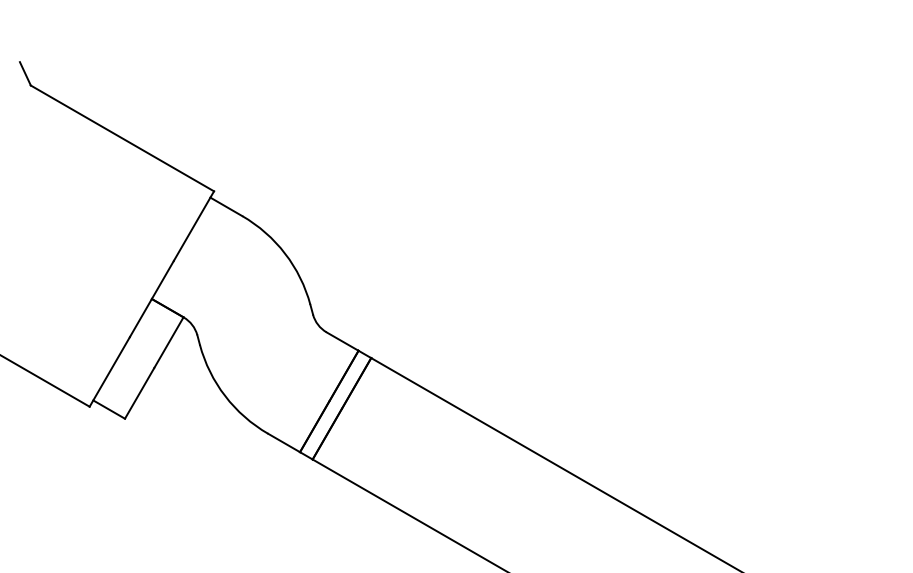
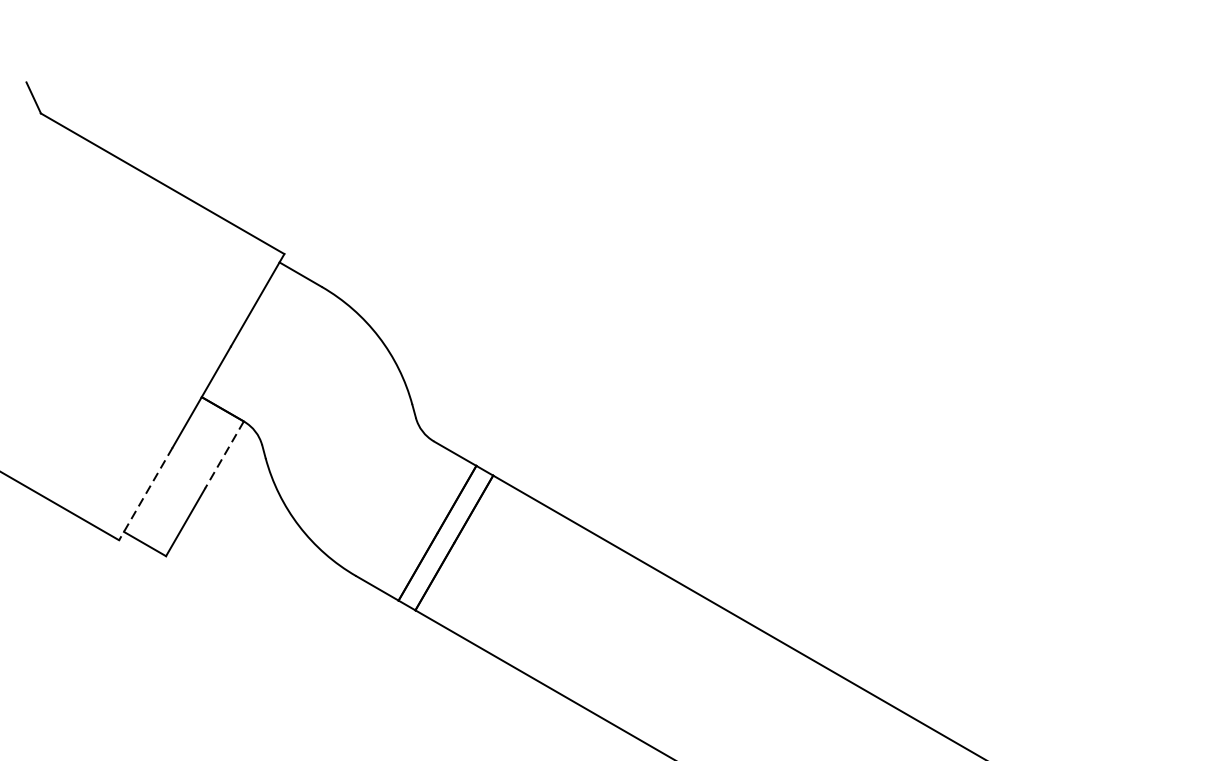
line: (168, 343) -> (223, 456), solid -> dashed
line: (109, 372) -> (145, 494), solid -> dashed

